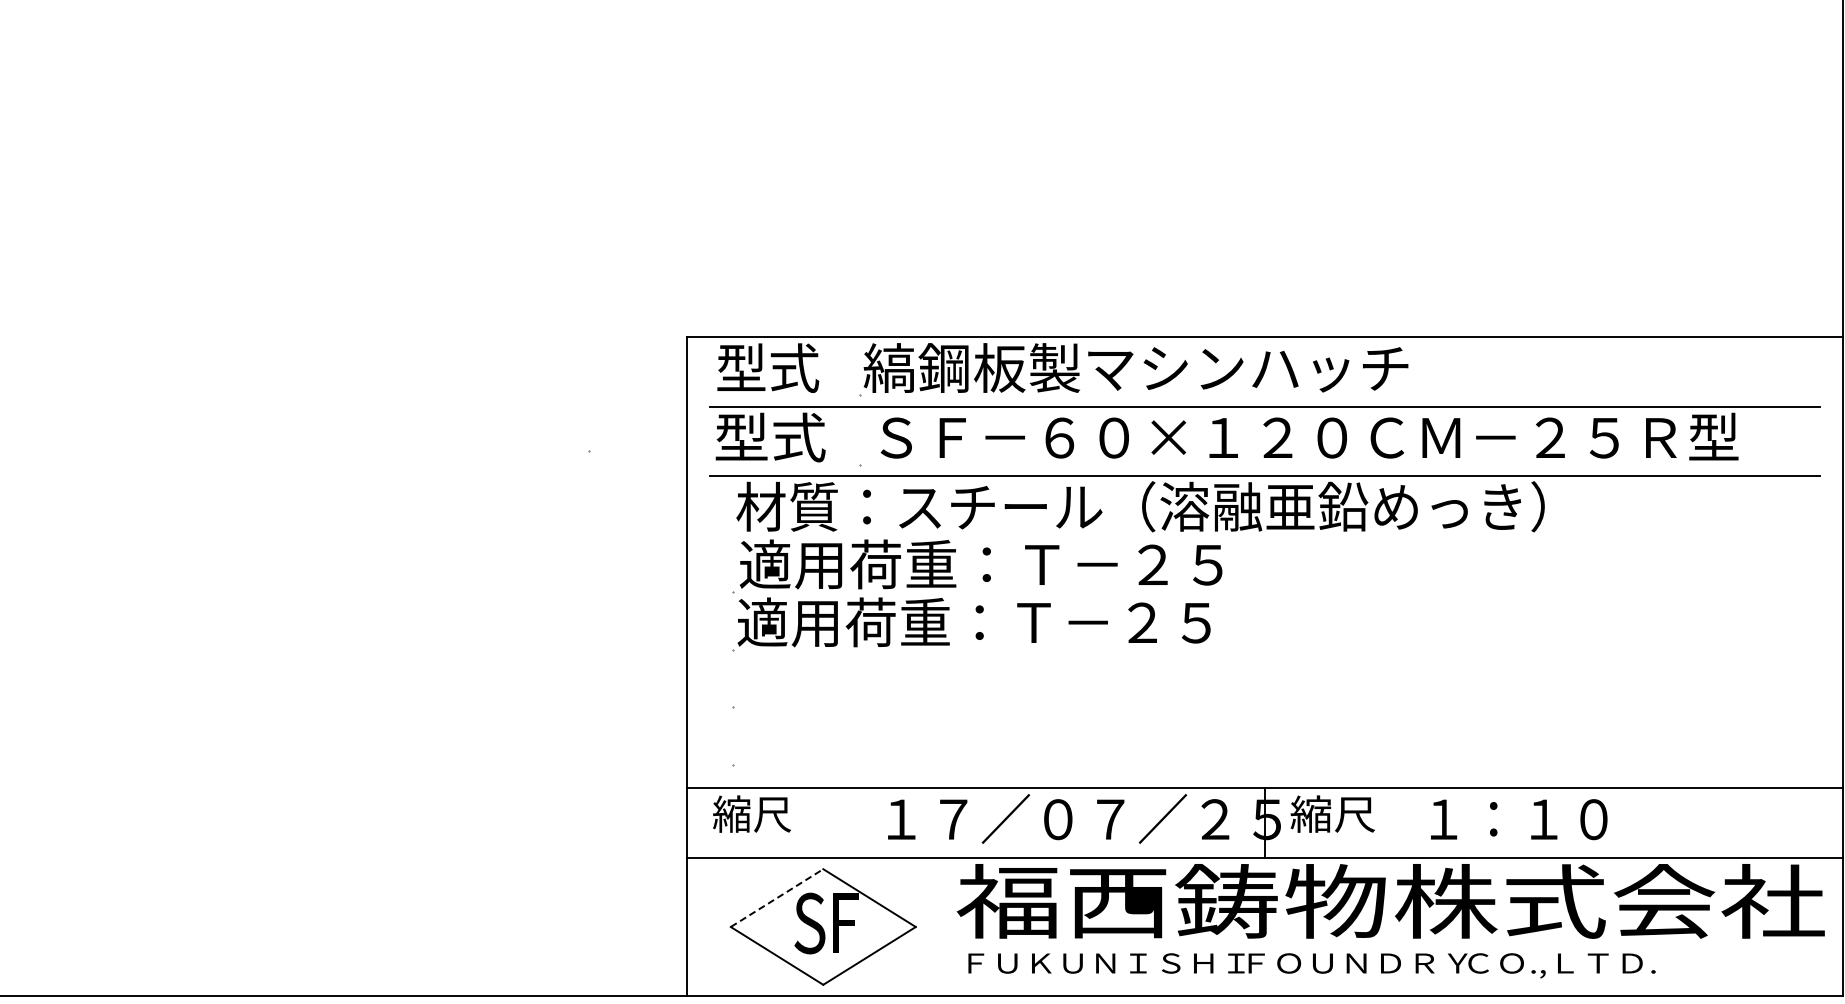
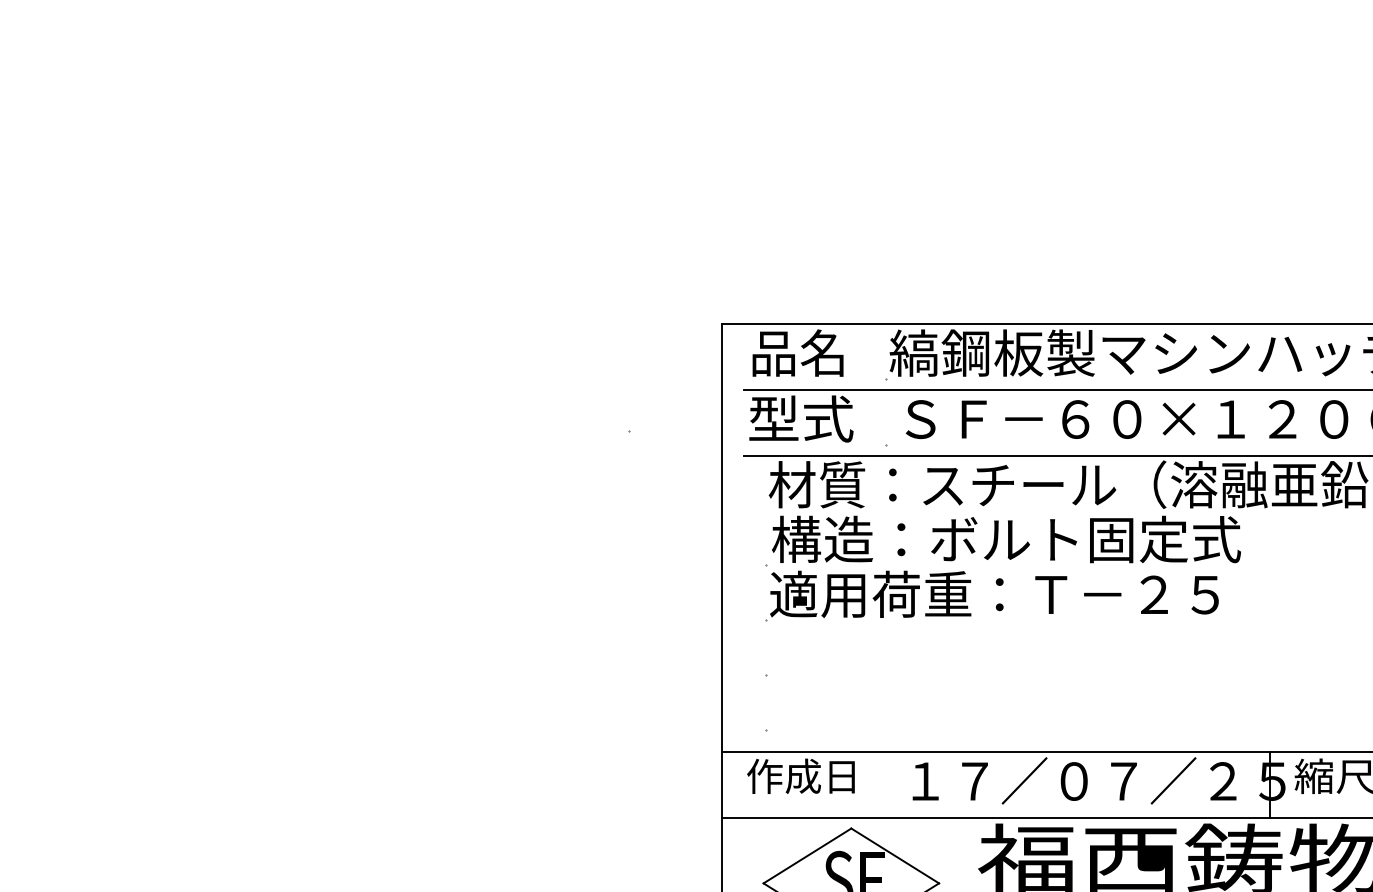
text: (768, 367) -> (799, 352), 型式 -> 品名
text: (986, 564) -> (1006, 539), 適用荷重：Ｔ－２５ -> 構造：ボルト固定式
text: (769, 813) -> (800, 775), 縮尺 -> 作成日
line: (777, 898) -> (807, 856), dashed -> solid

